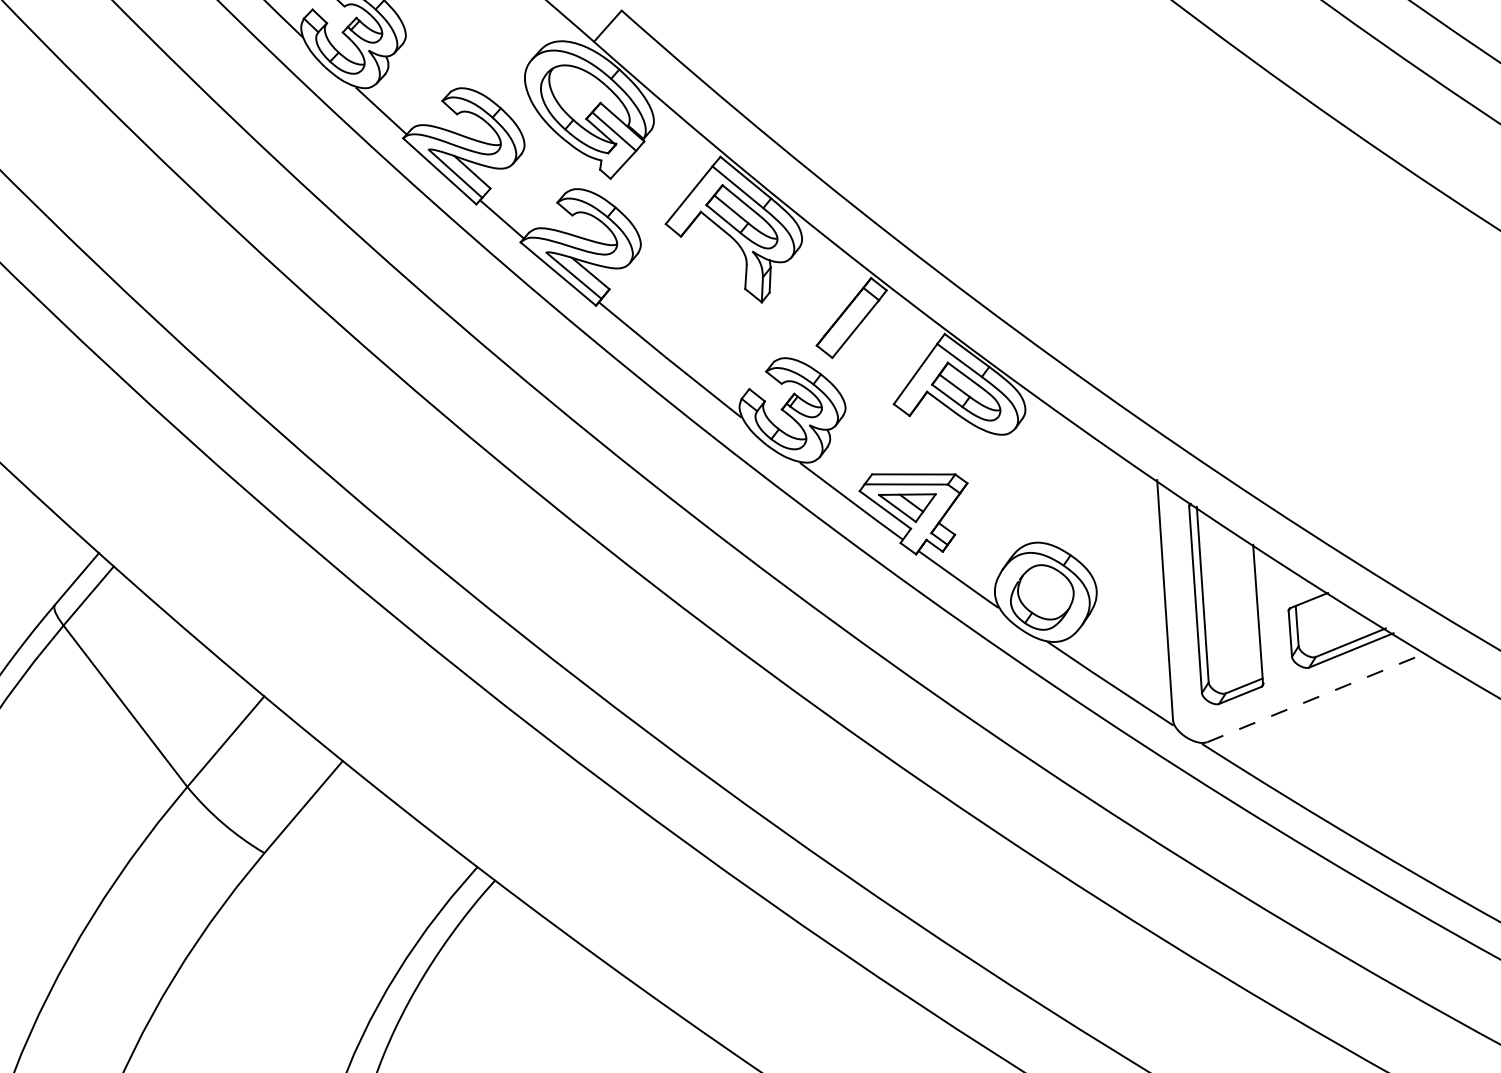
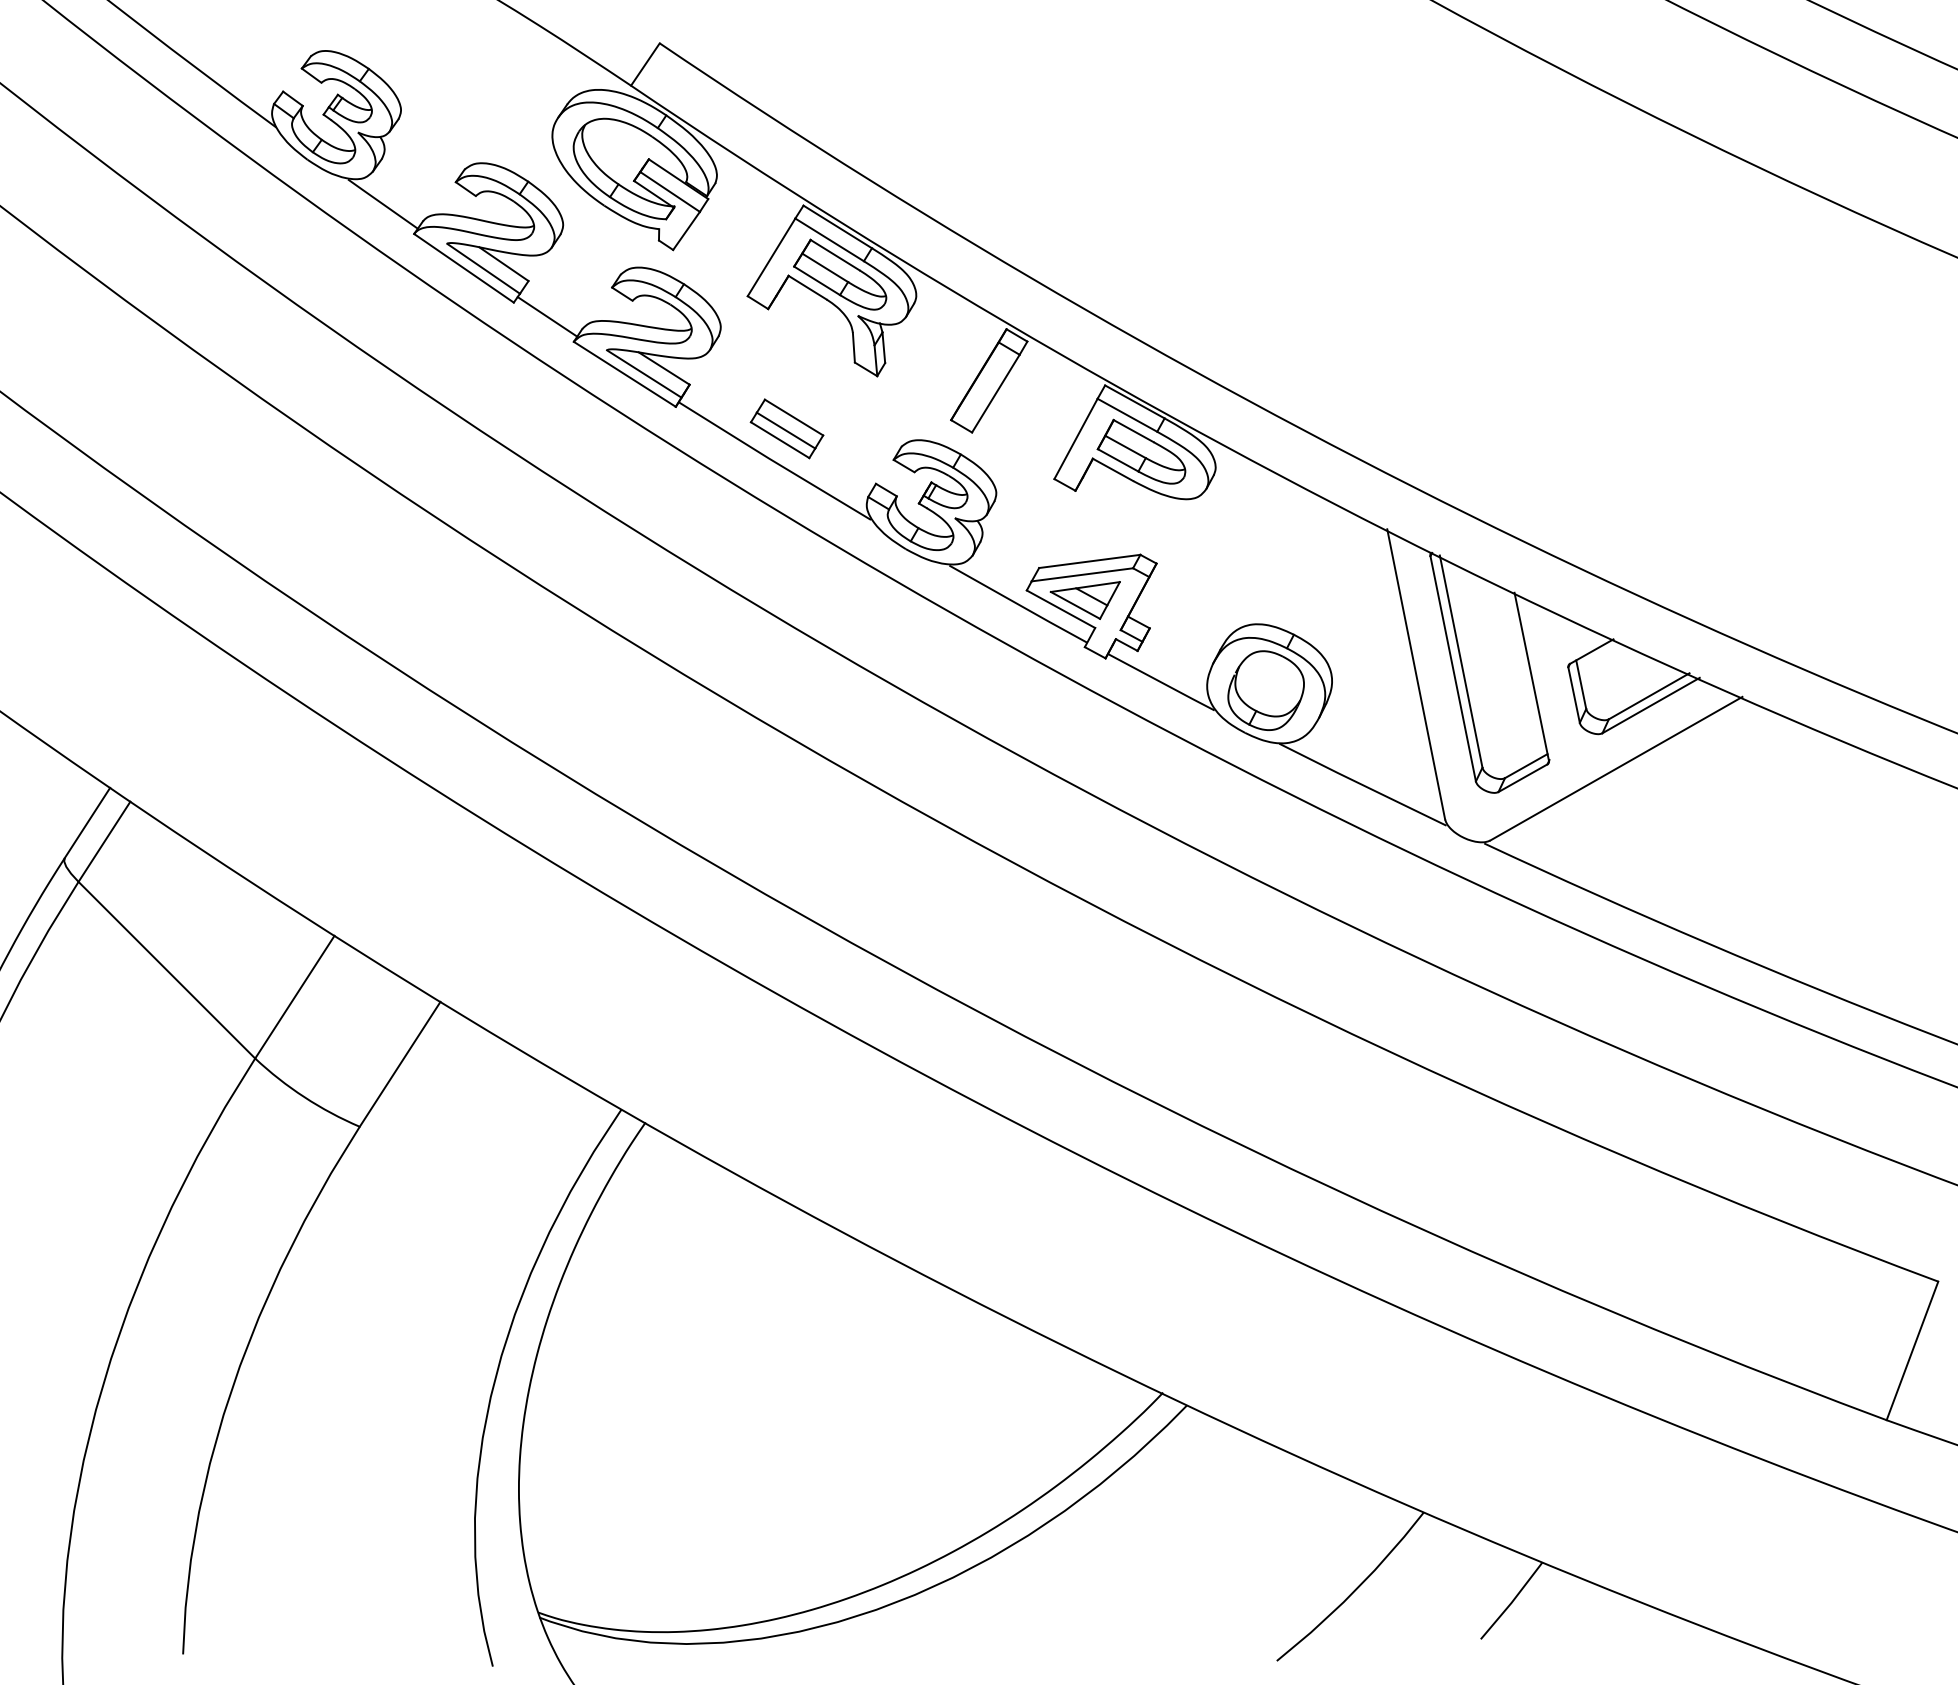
part: (683, 334) -> (786, 428), added
line: (1316, 697) -> (1616, 768), dashed -> solid

